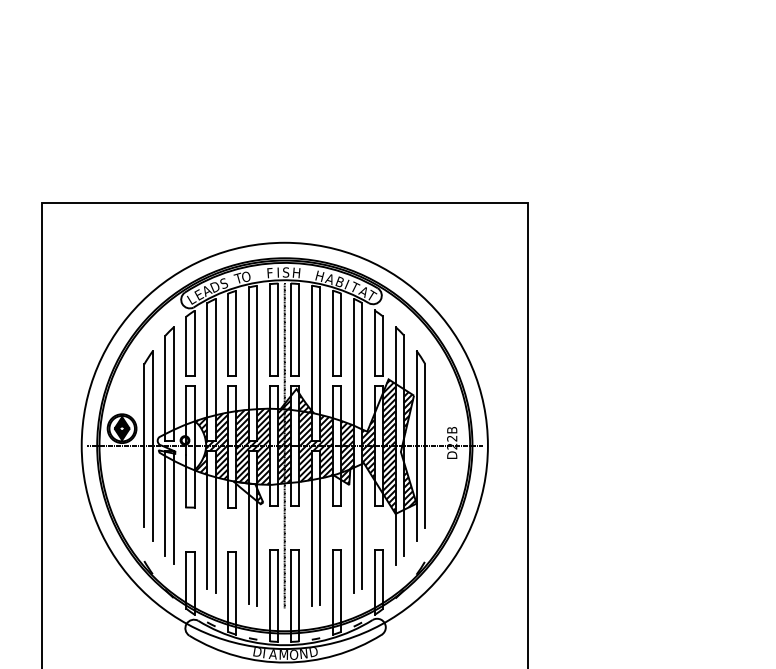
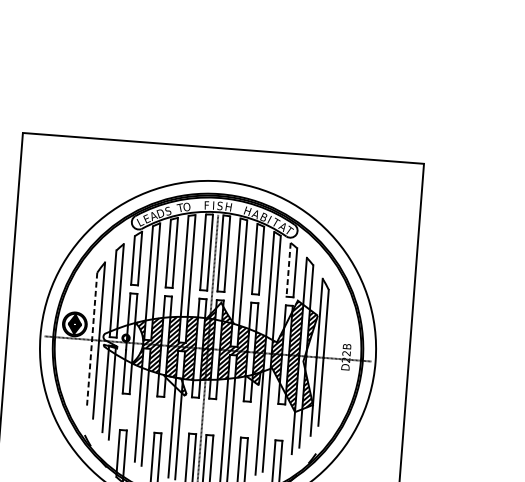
line: (374, 343) -> (288, 270), solid -> dashed
line: (144, 445) -> (92, 339), solid -> dashed

